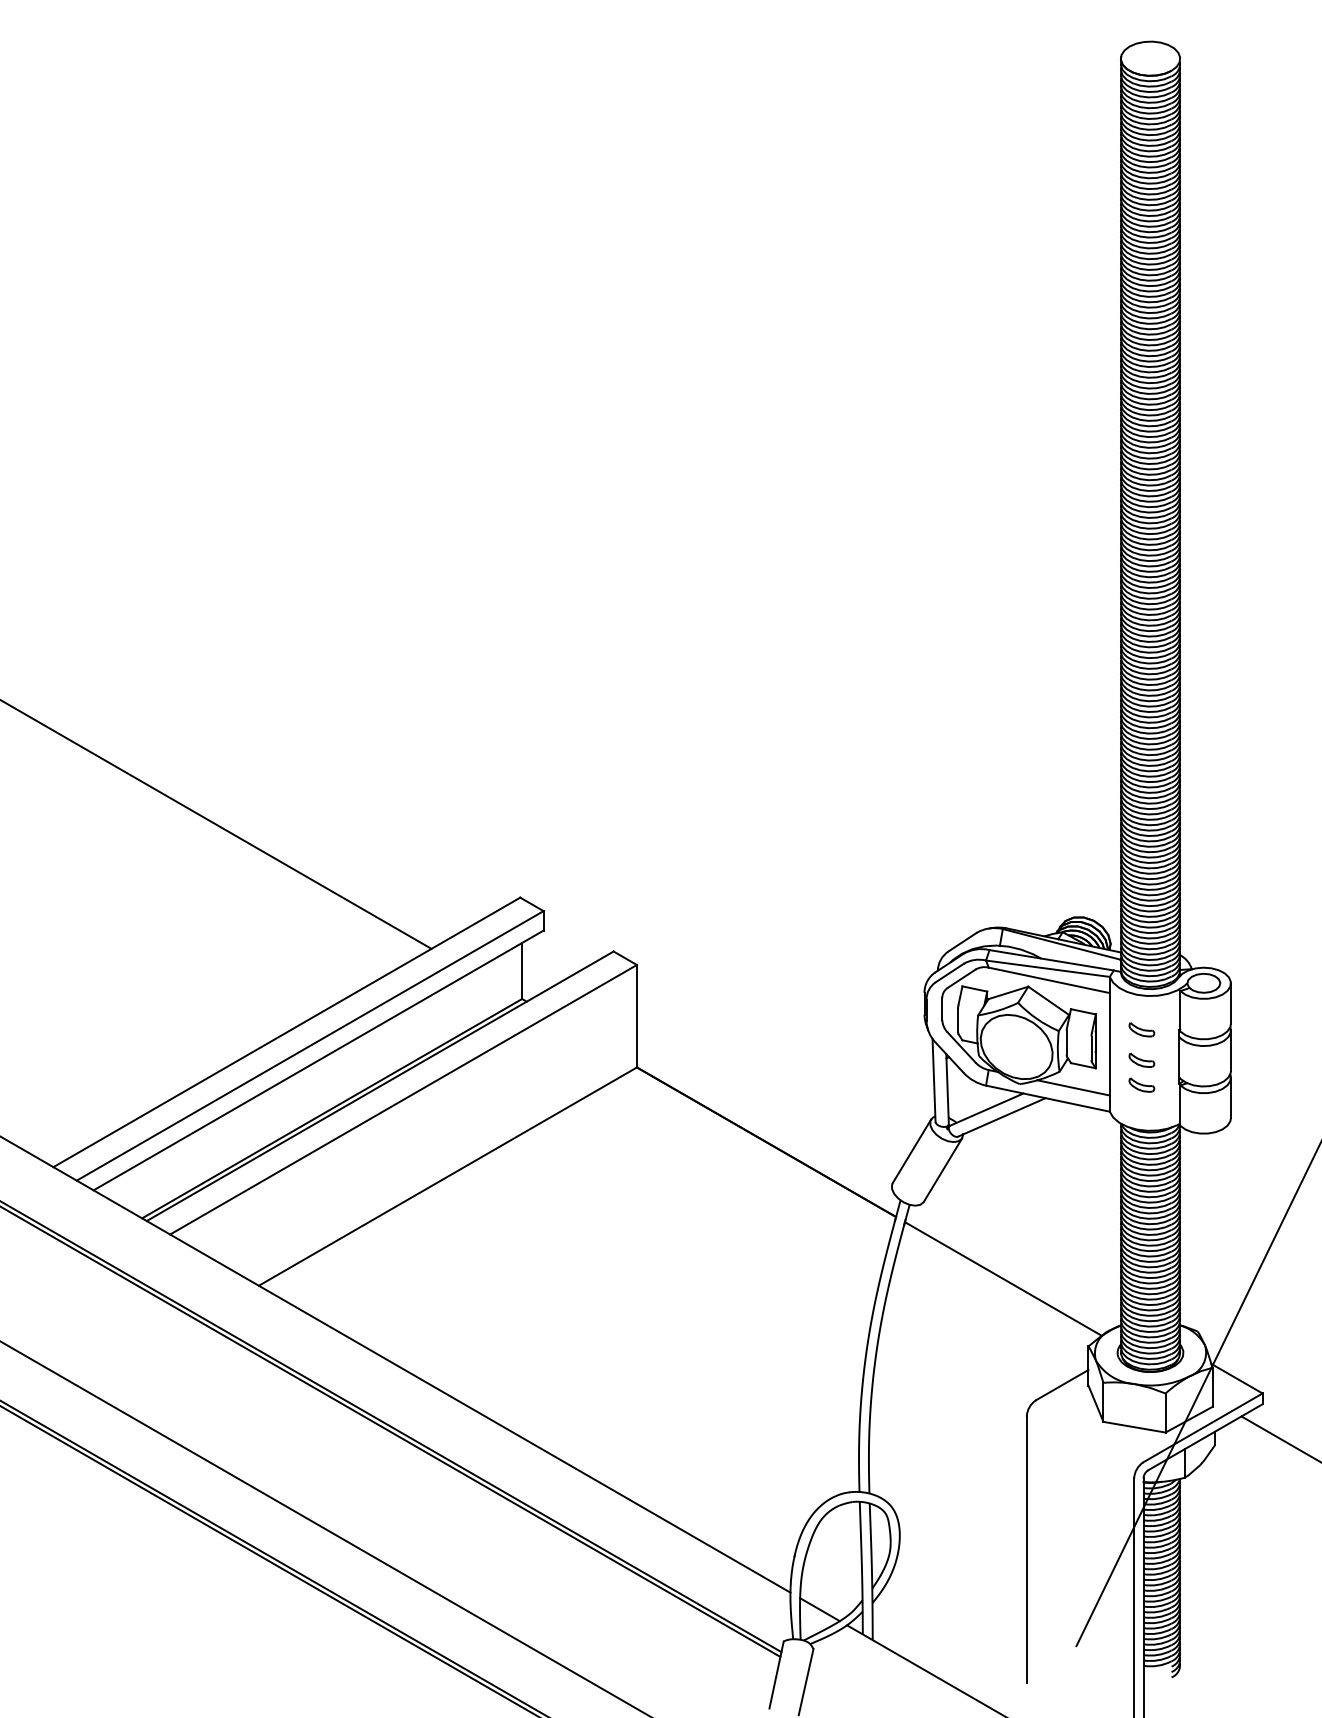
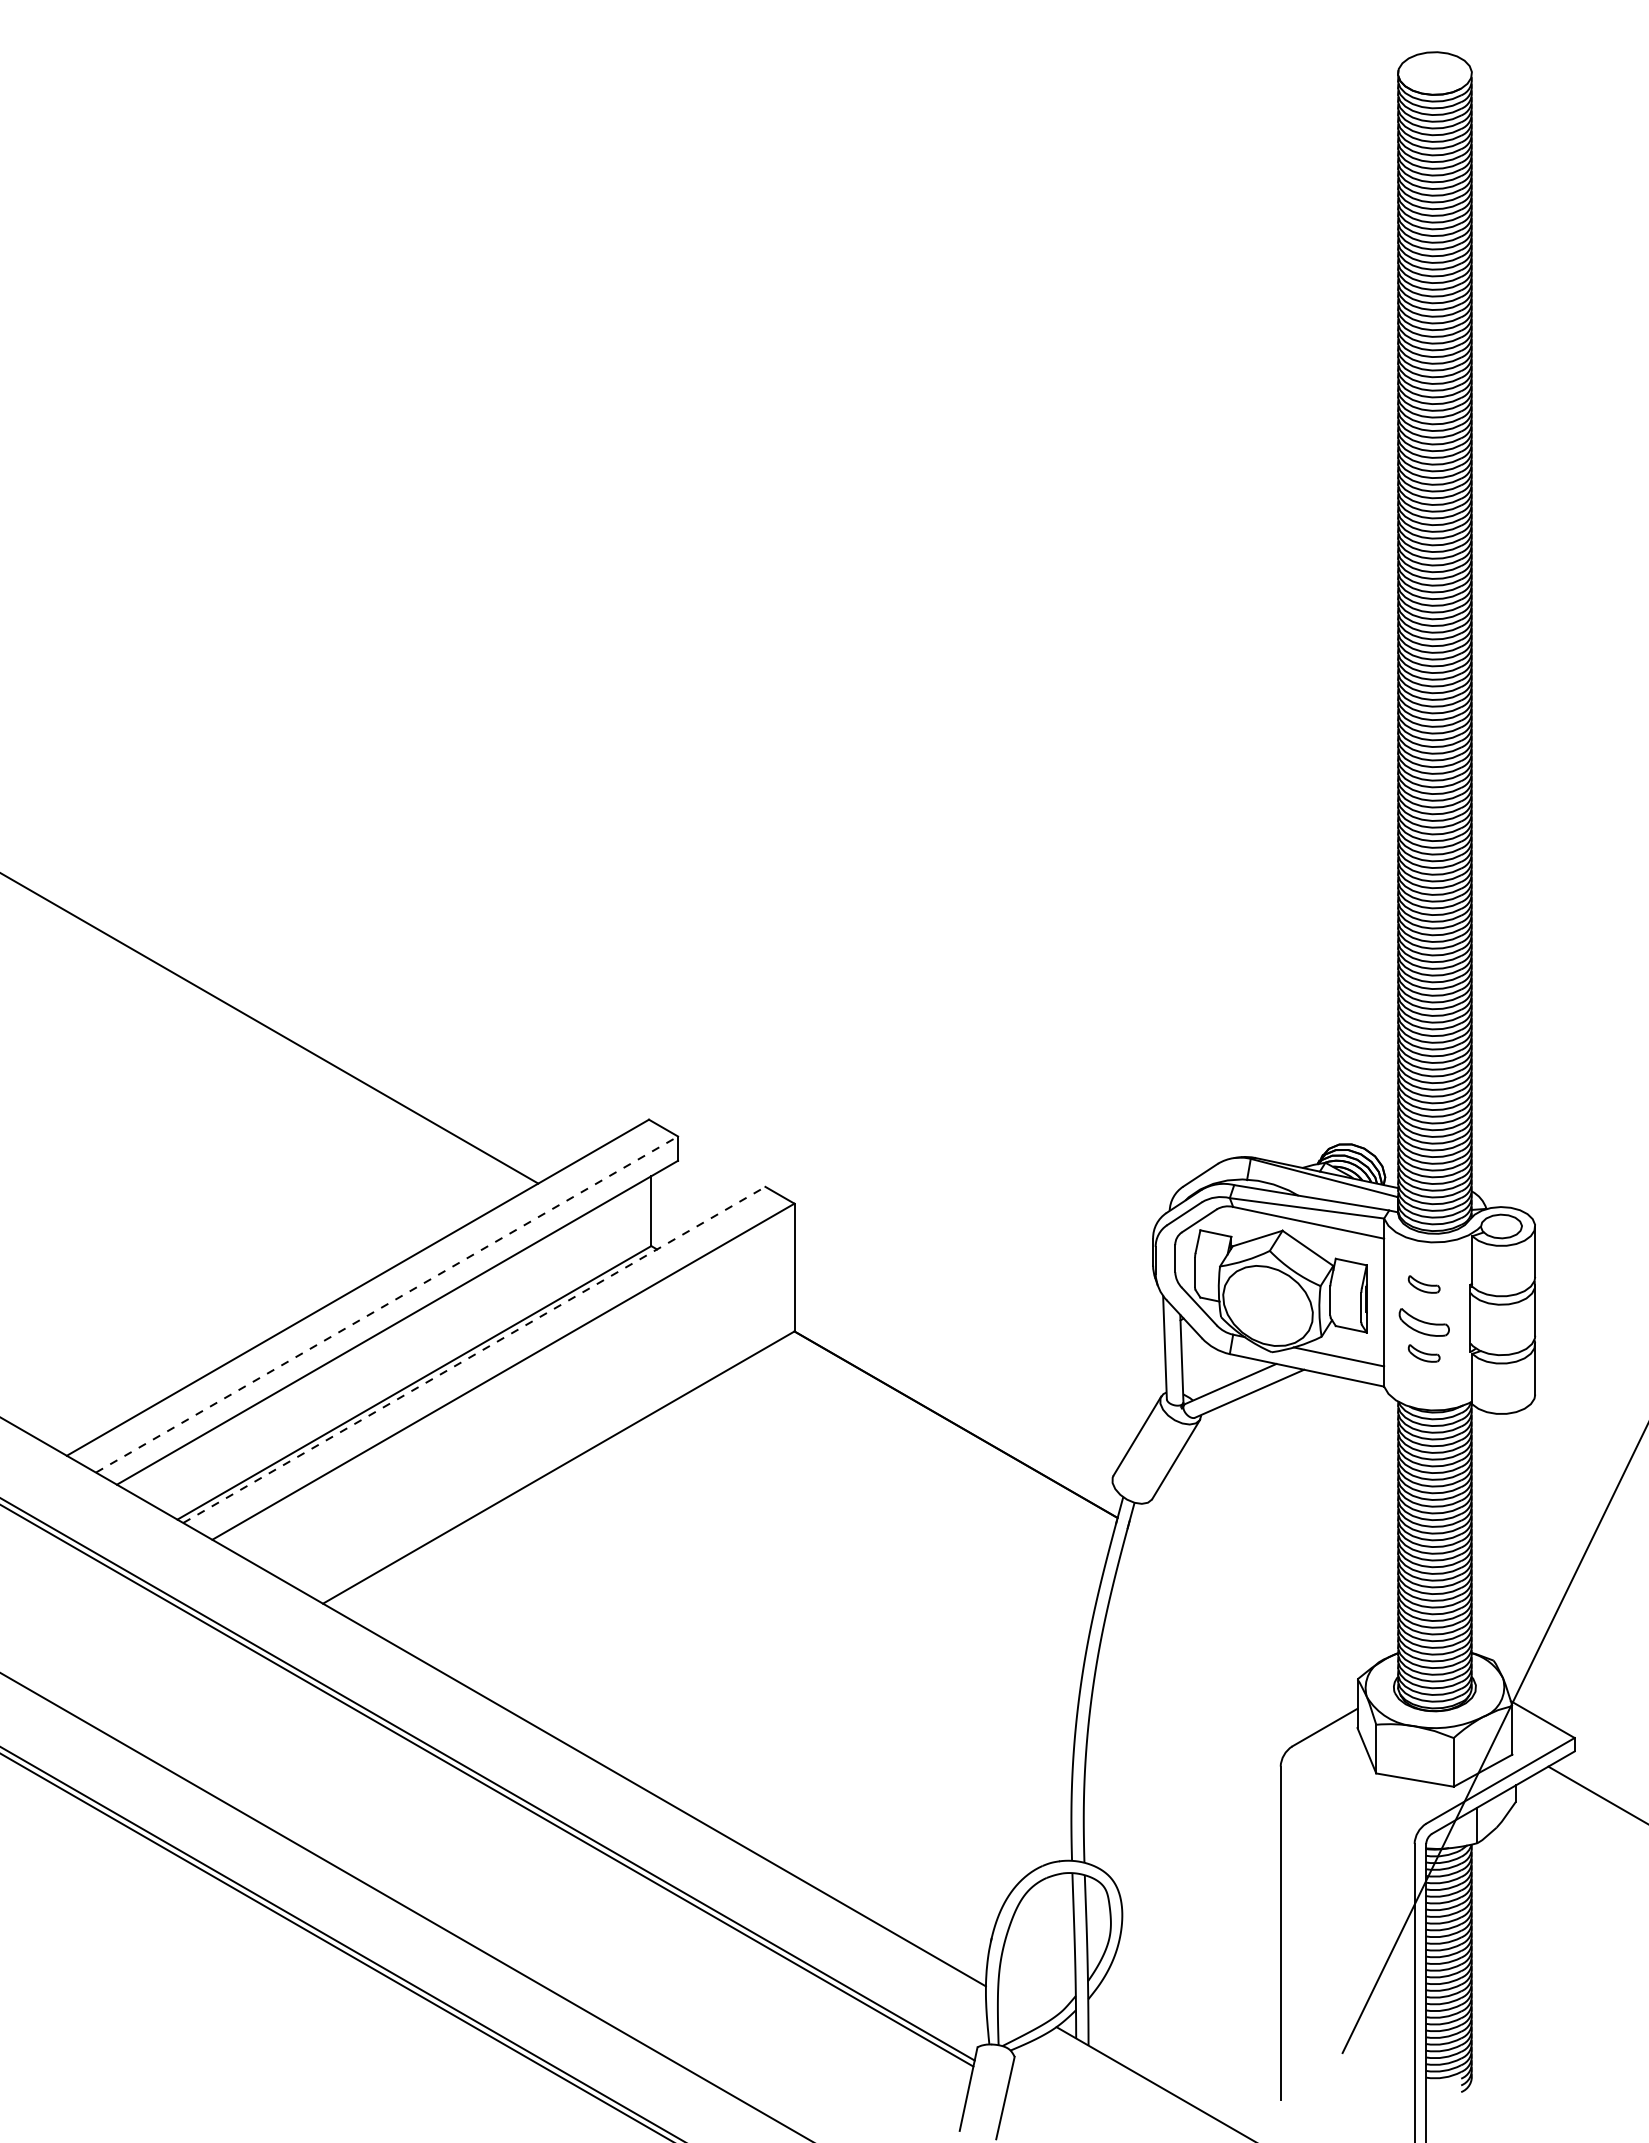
line: (310, 1045) -> (387, 1304), solid -> dashed
part: (1141, 1060) -> (1423, 1322), size x1.6
line: (380, 1085) -> (474, 1354), solid -> dashed
line: (1003, 1279) -> (1251, 1595), removed
line: (819, 1609) -> (1022, 2007), removed

